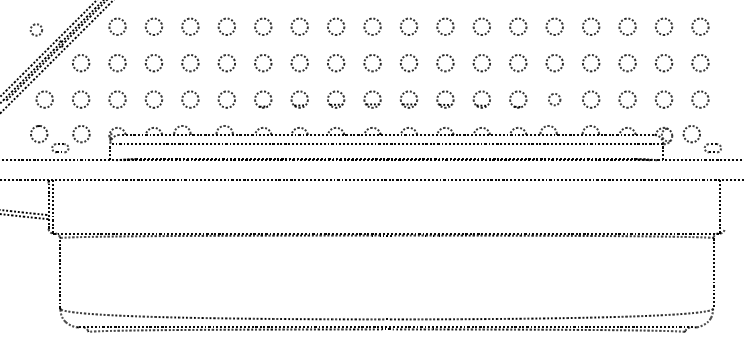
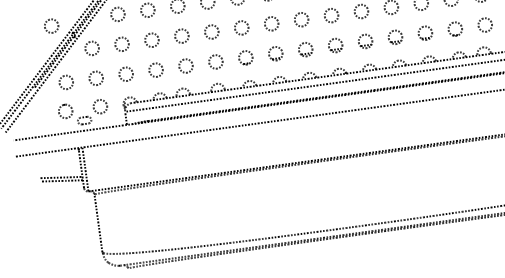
circle: (36, 29) -> (51, 25), size x1.43
circle: (554, 99) -> (485, 24), size x1.43

